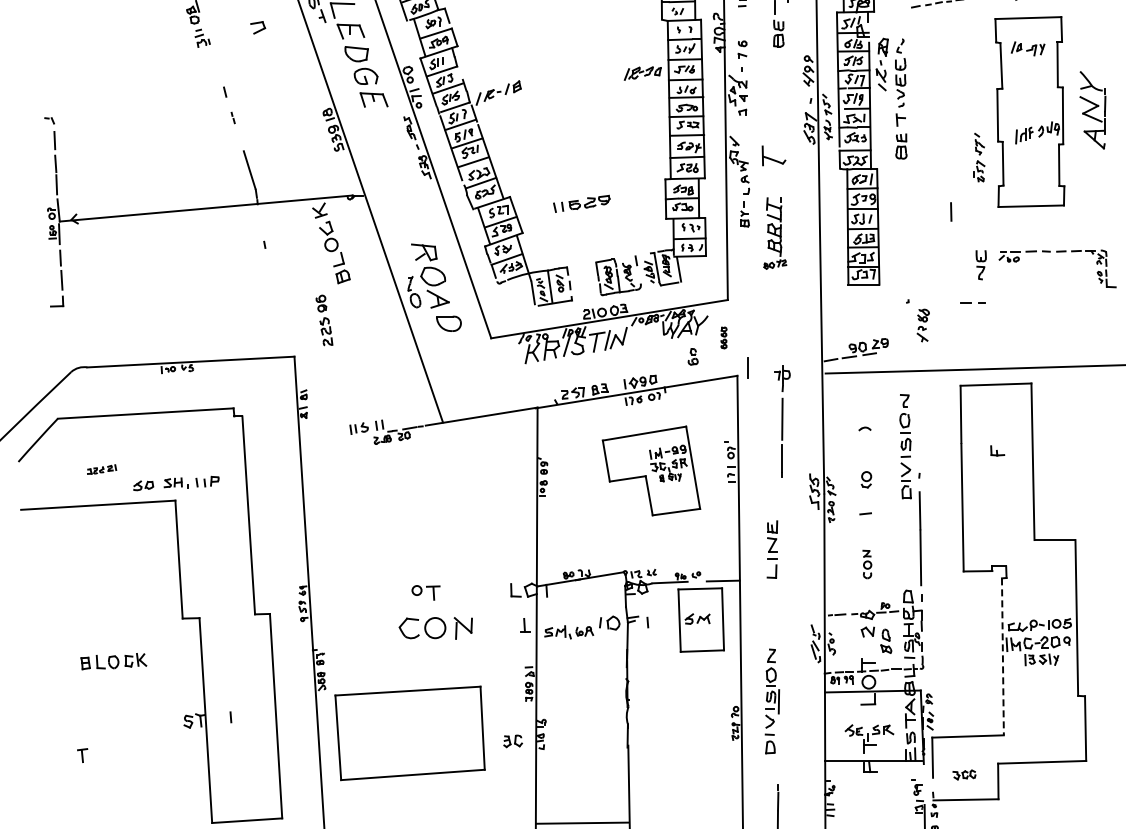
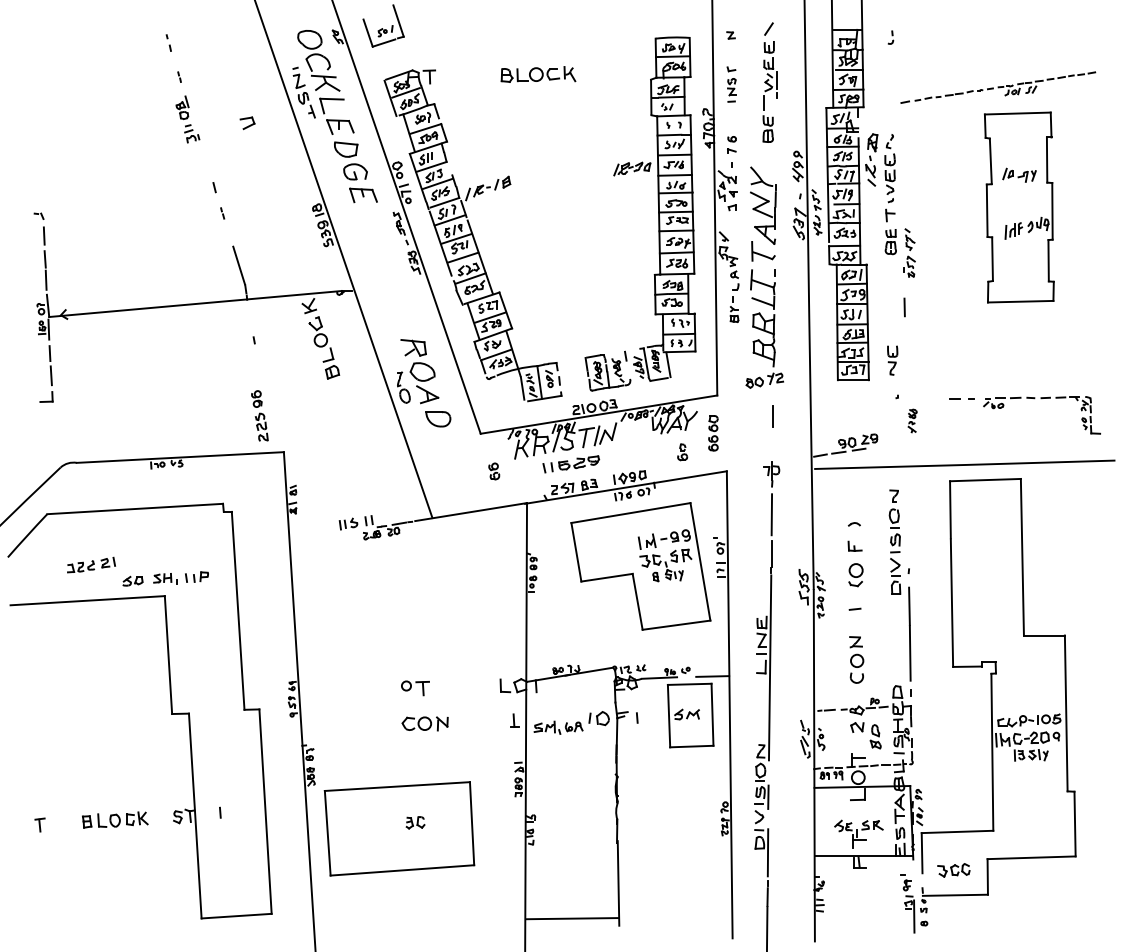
part: (1028, 48) -> (1019, 174), moved
part: (1093, 110) -> (763, 205), moved
part: (979, 157) -> (909, 252), moved
part: (582, 204) -> (571, 464), moved
line: (951, 212) -> (904, 307), moved
part: (775, 233) -> (764, 328), size x1.67
part: (1057, 253) -> (1041, 399), moved
part: (981, 265) -> (892, 360), moved
part: (324, 320) -> (259, 415), moved
part: (923, 325) -> (912, 420), size x0.71
part: (724, 338) -> (713, 433), size x1.67
line: (748, 368) -> (772, 416), moved
part: (505, 376) -> (494, 471), added
part: (997, 450) -> (854, 545), moved
part: (102, 469) -> (91, 564), size x1.67
part: (651, 471) -> (640, 566), size x1.43
part: (866, 480) -> (855, 575), size x1.43
part: (867, 564) -> (856, 659), size x1.67
line: (780, 572) -> (769, 667), added
part: (435, 628) -> (424, 723), size x0.62
line: (1003, 657) -> (992, 752), dashed -> solid
part: (114, 661) -> (115, 819), moved
part: (513, 741) -> (415, 822), moved
part: (82, 755) -> (39, 824), moved
line: (778, 757) -> (767, 852), added
part: (964, 775) -> (953, 870), size x1.43

